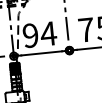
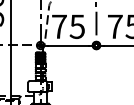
text: (39, 34) -> (68, 26), 94 -> 75

